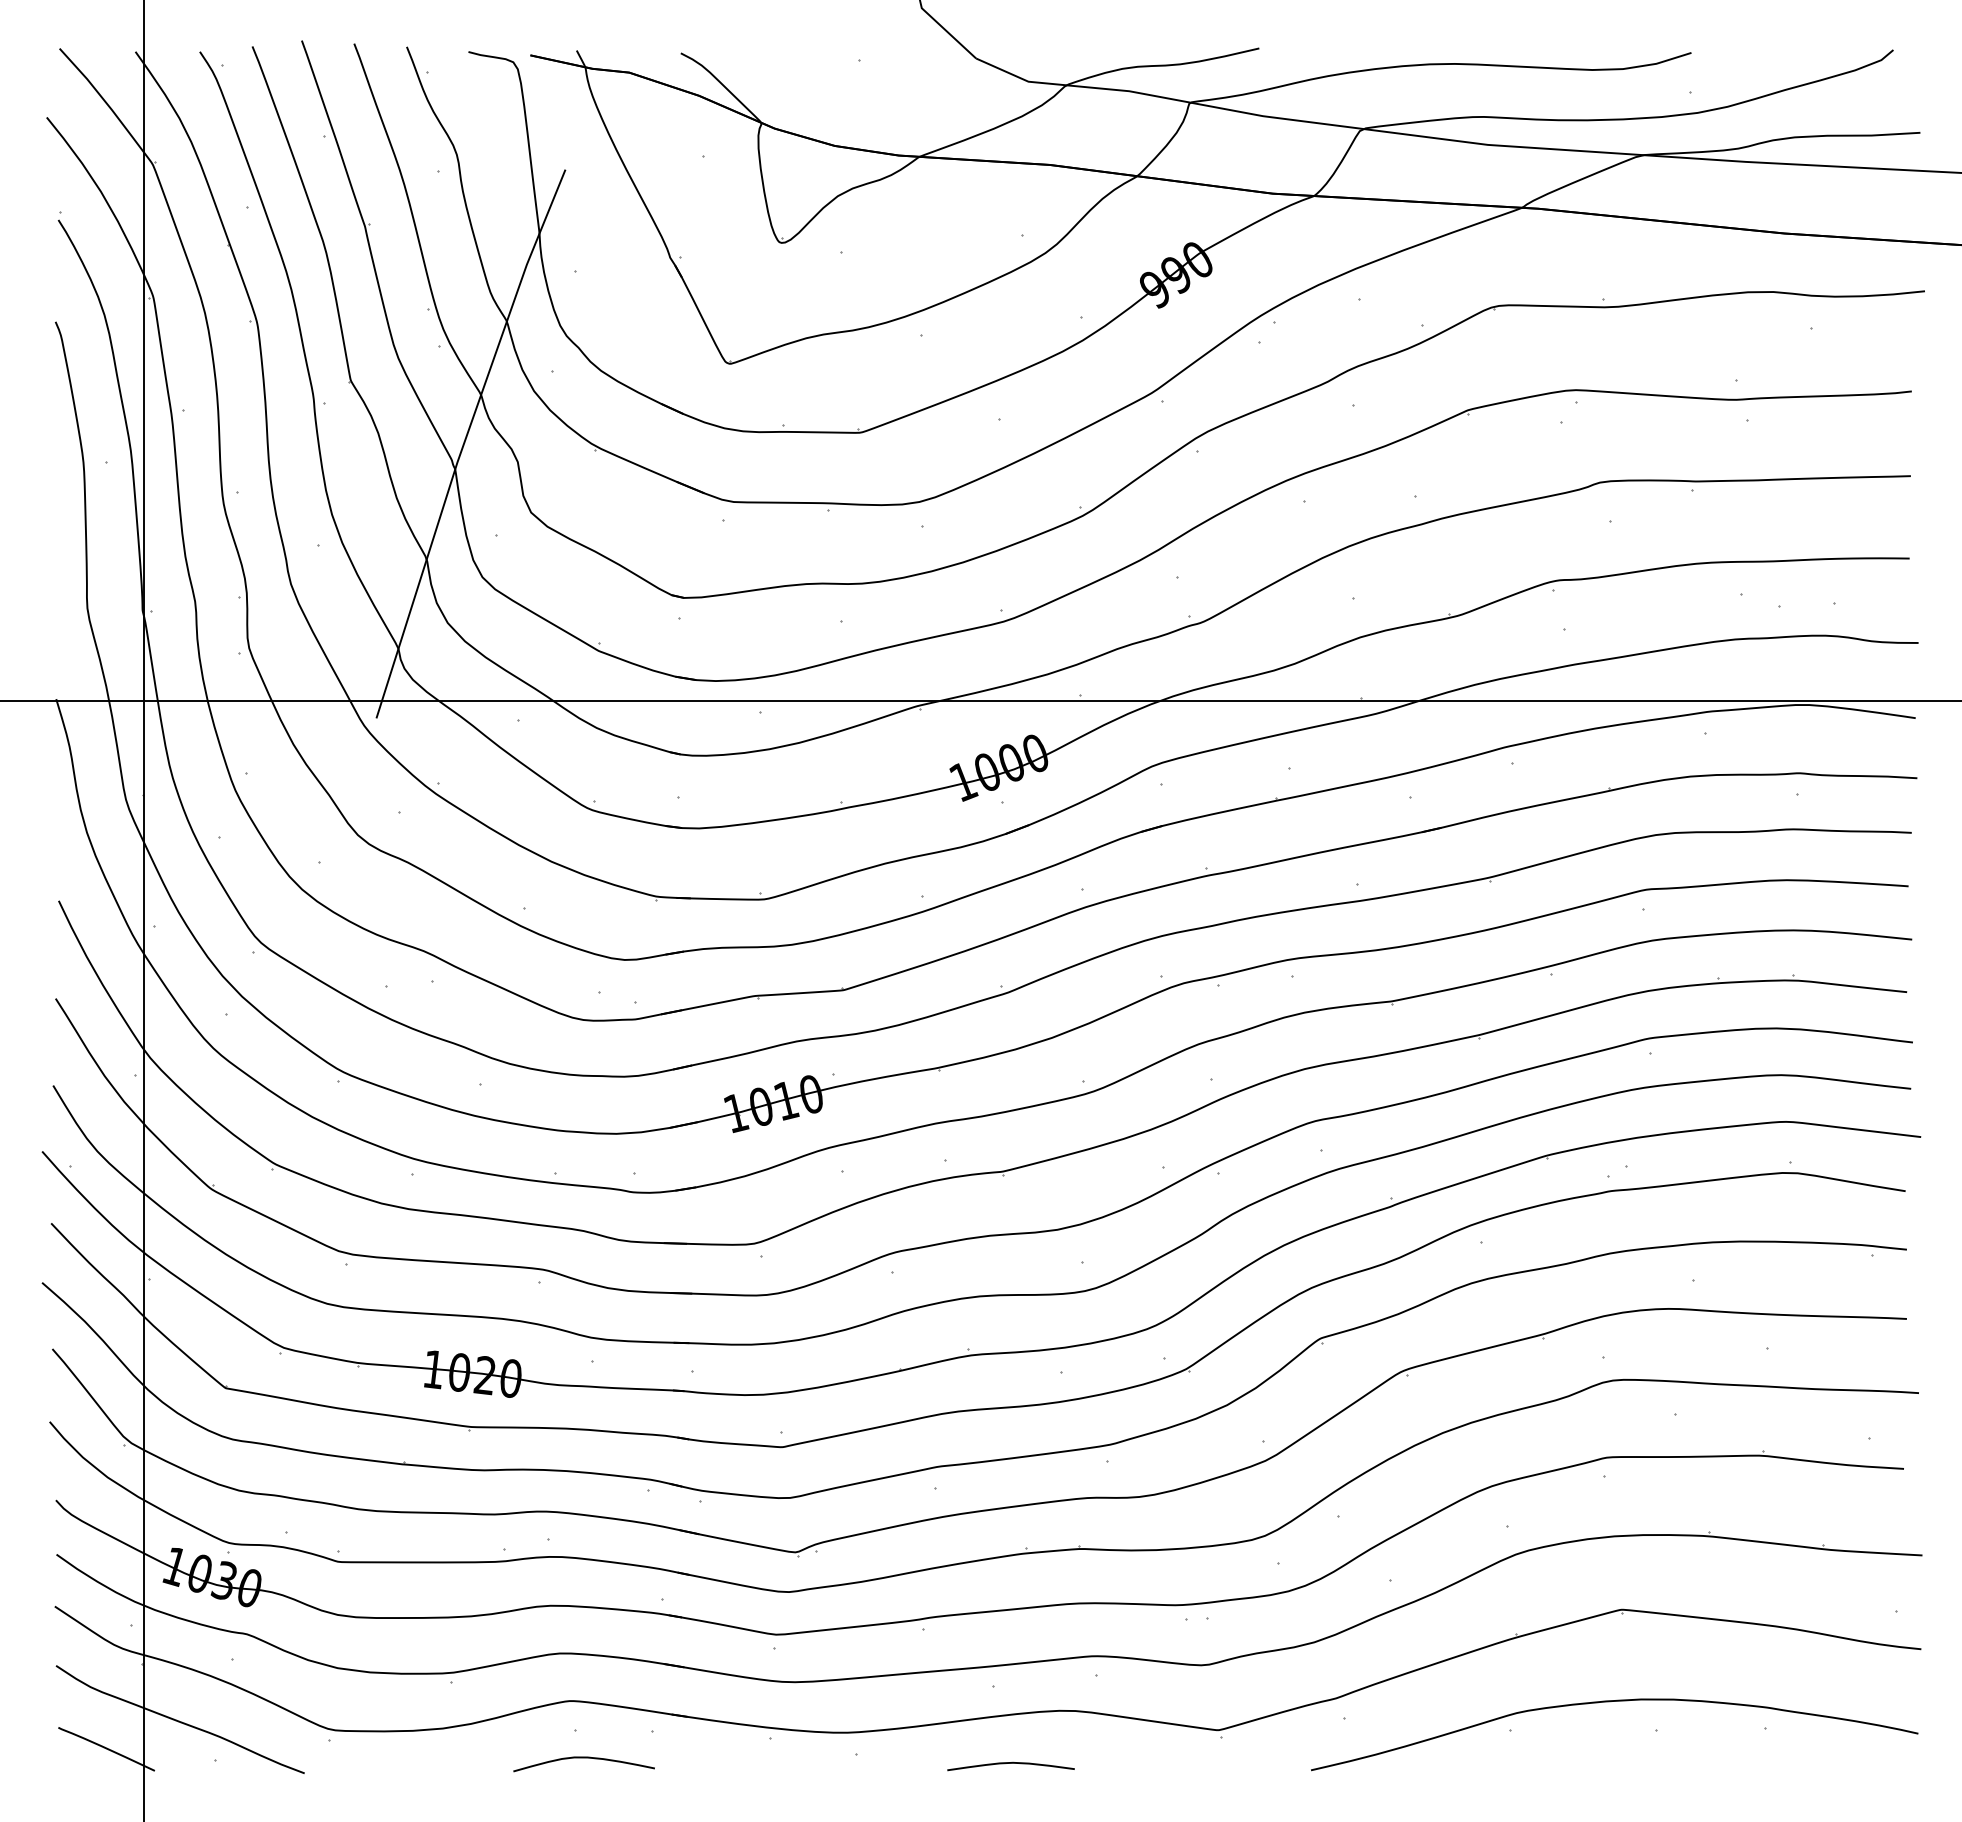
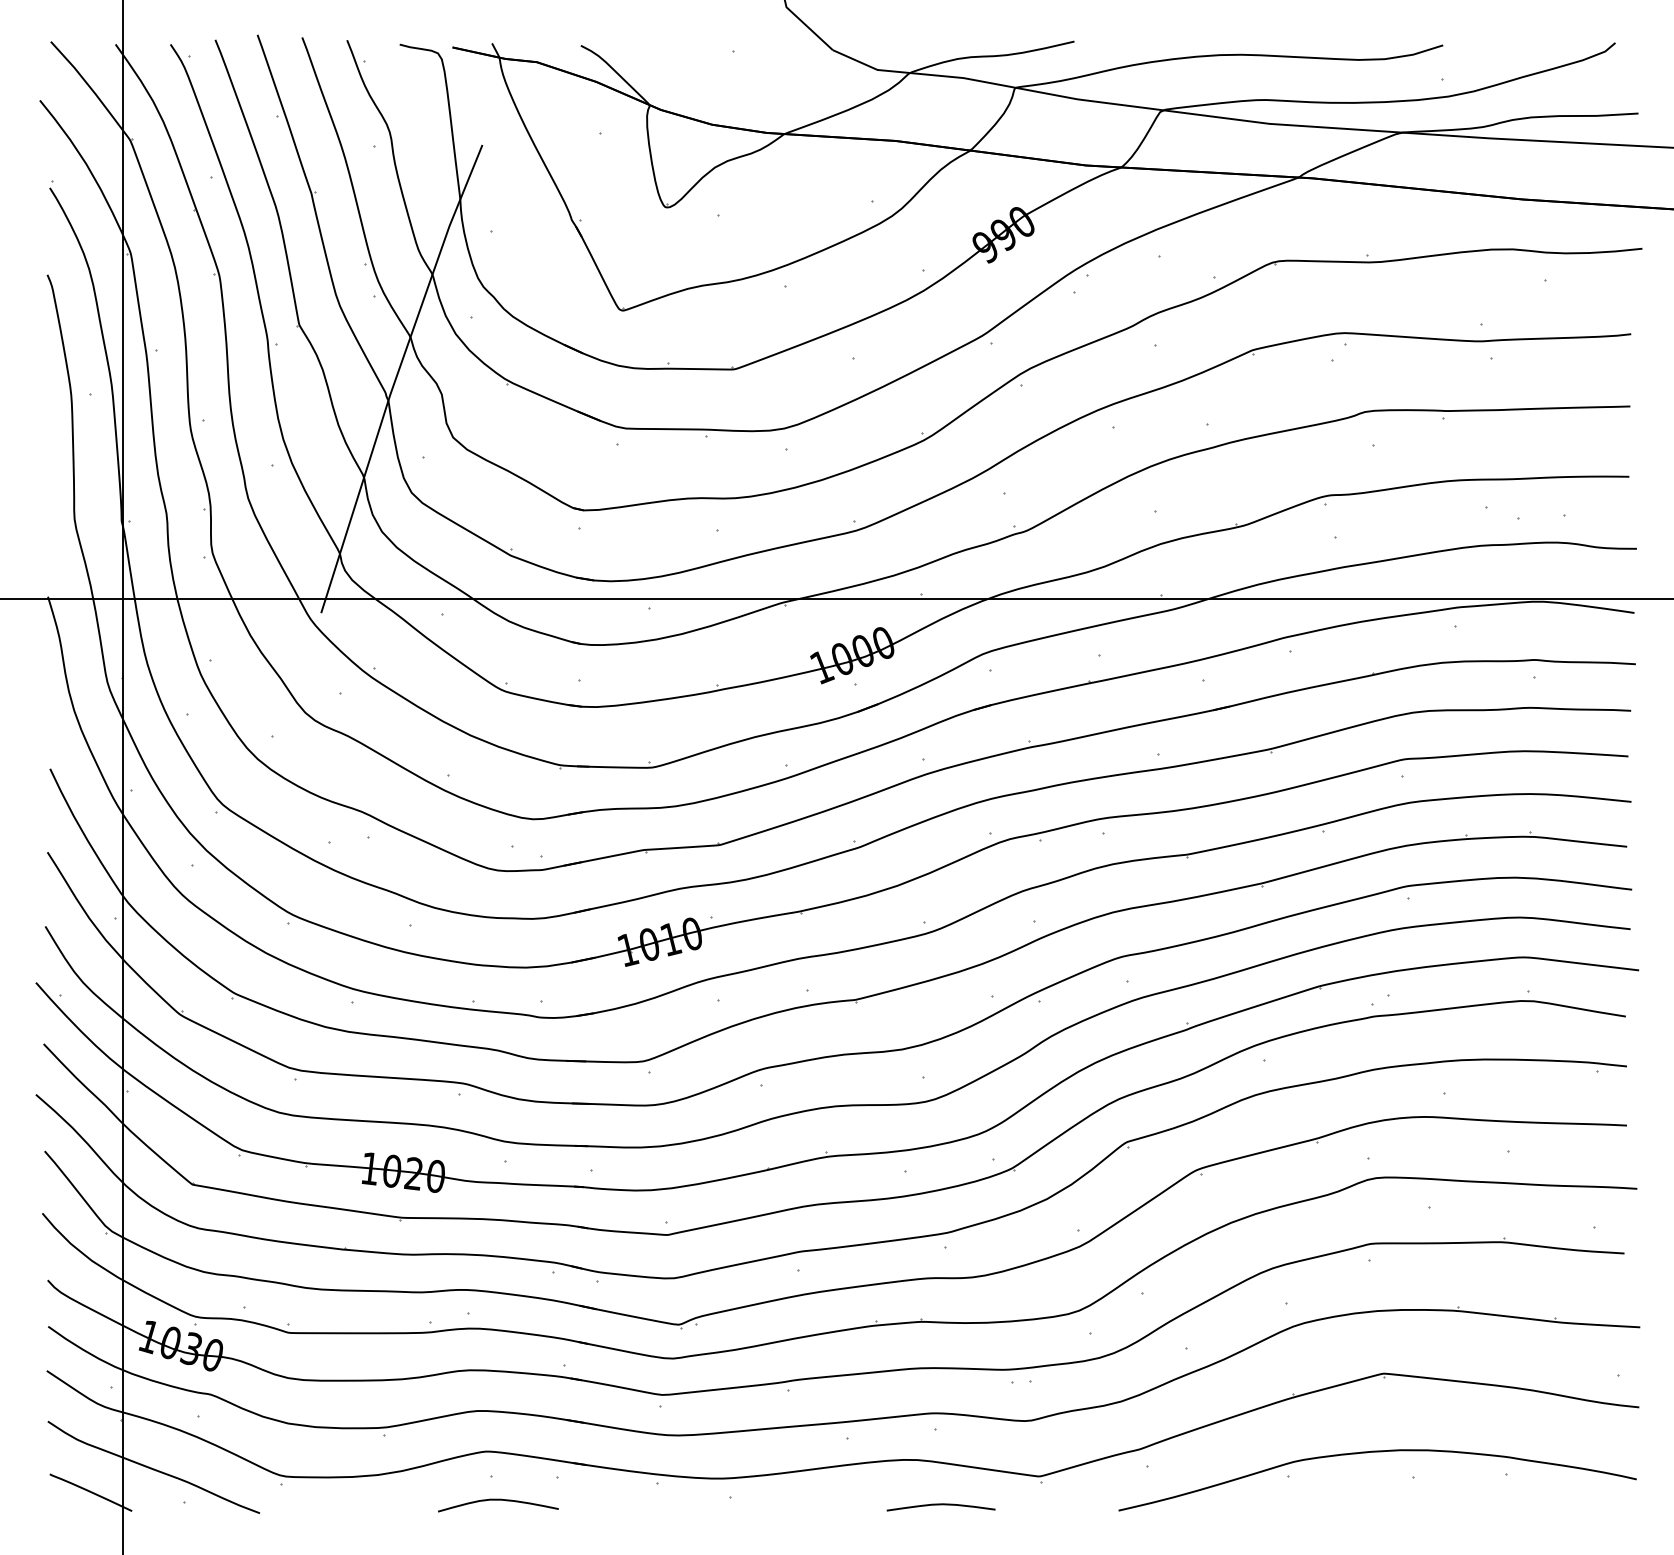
curve: (1010, 1763) -> (940, 1504), moved

